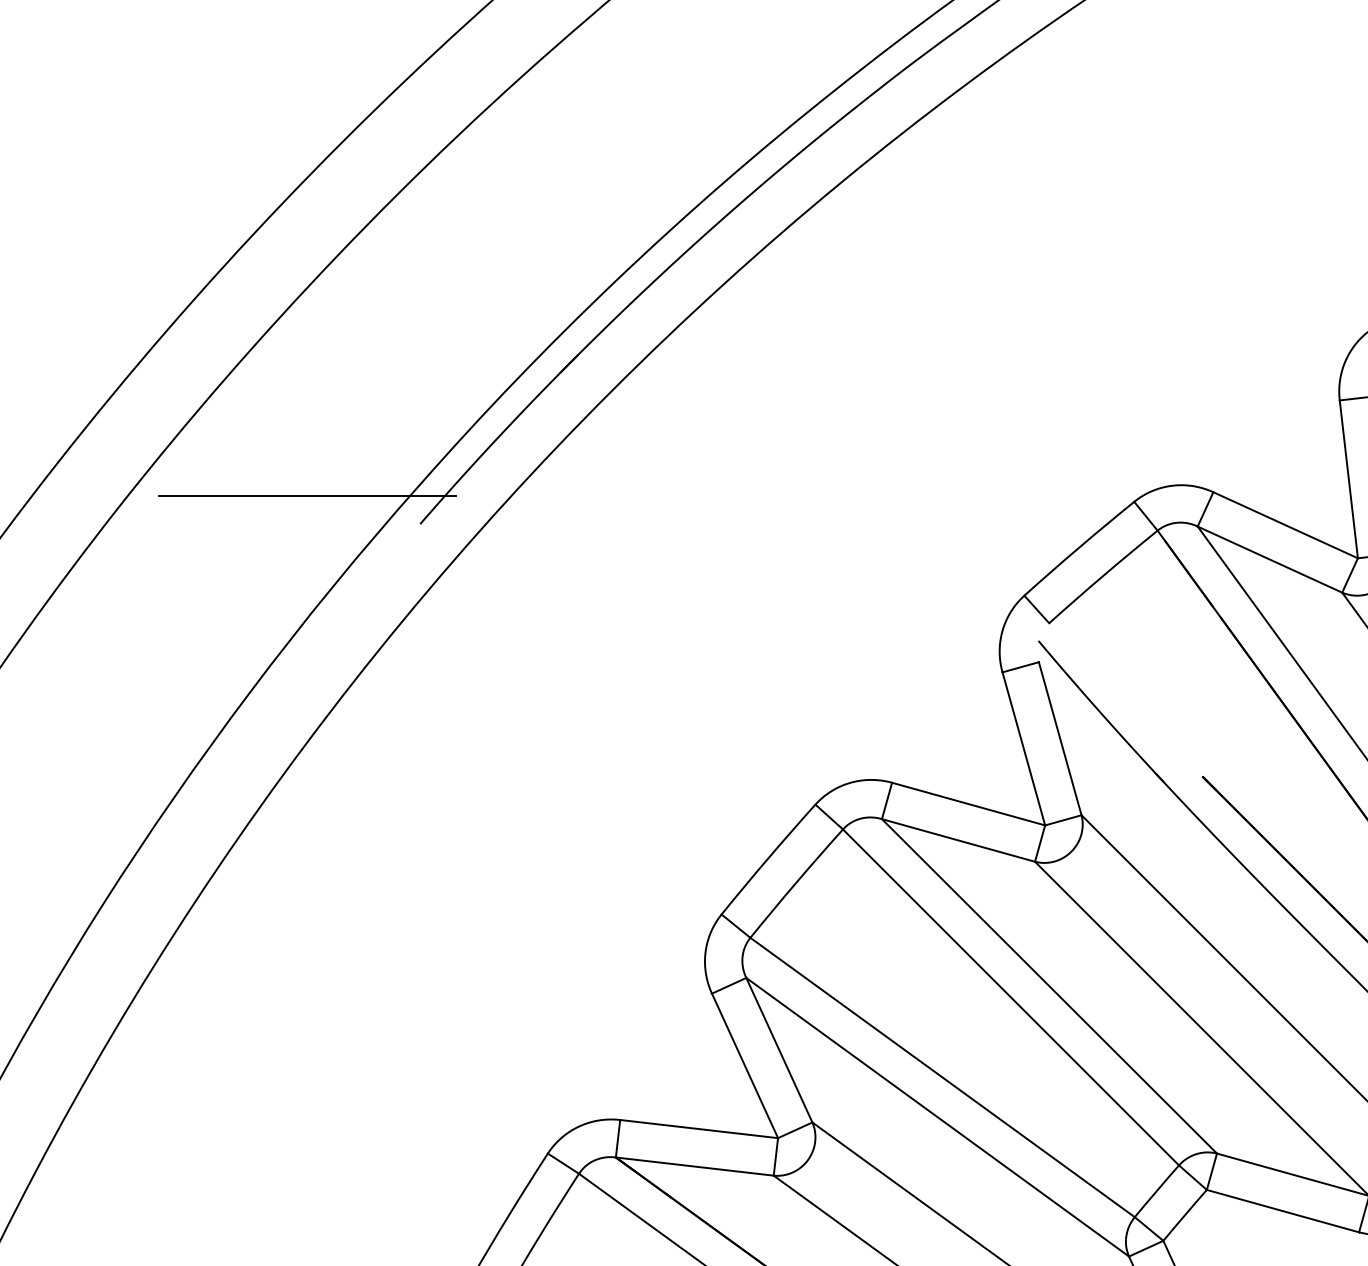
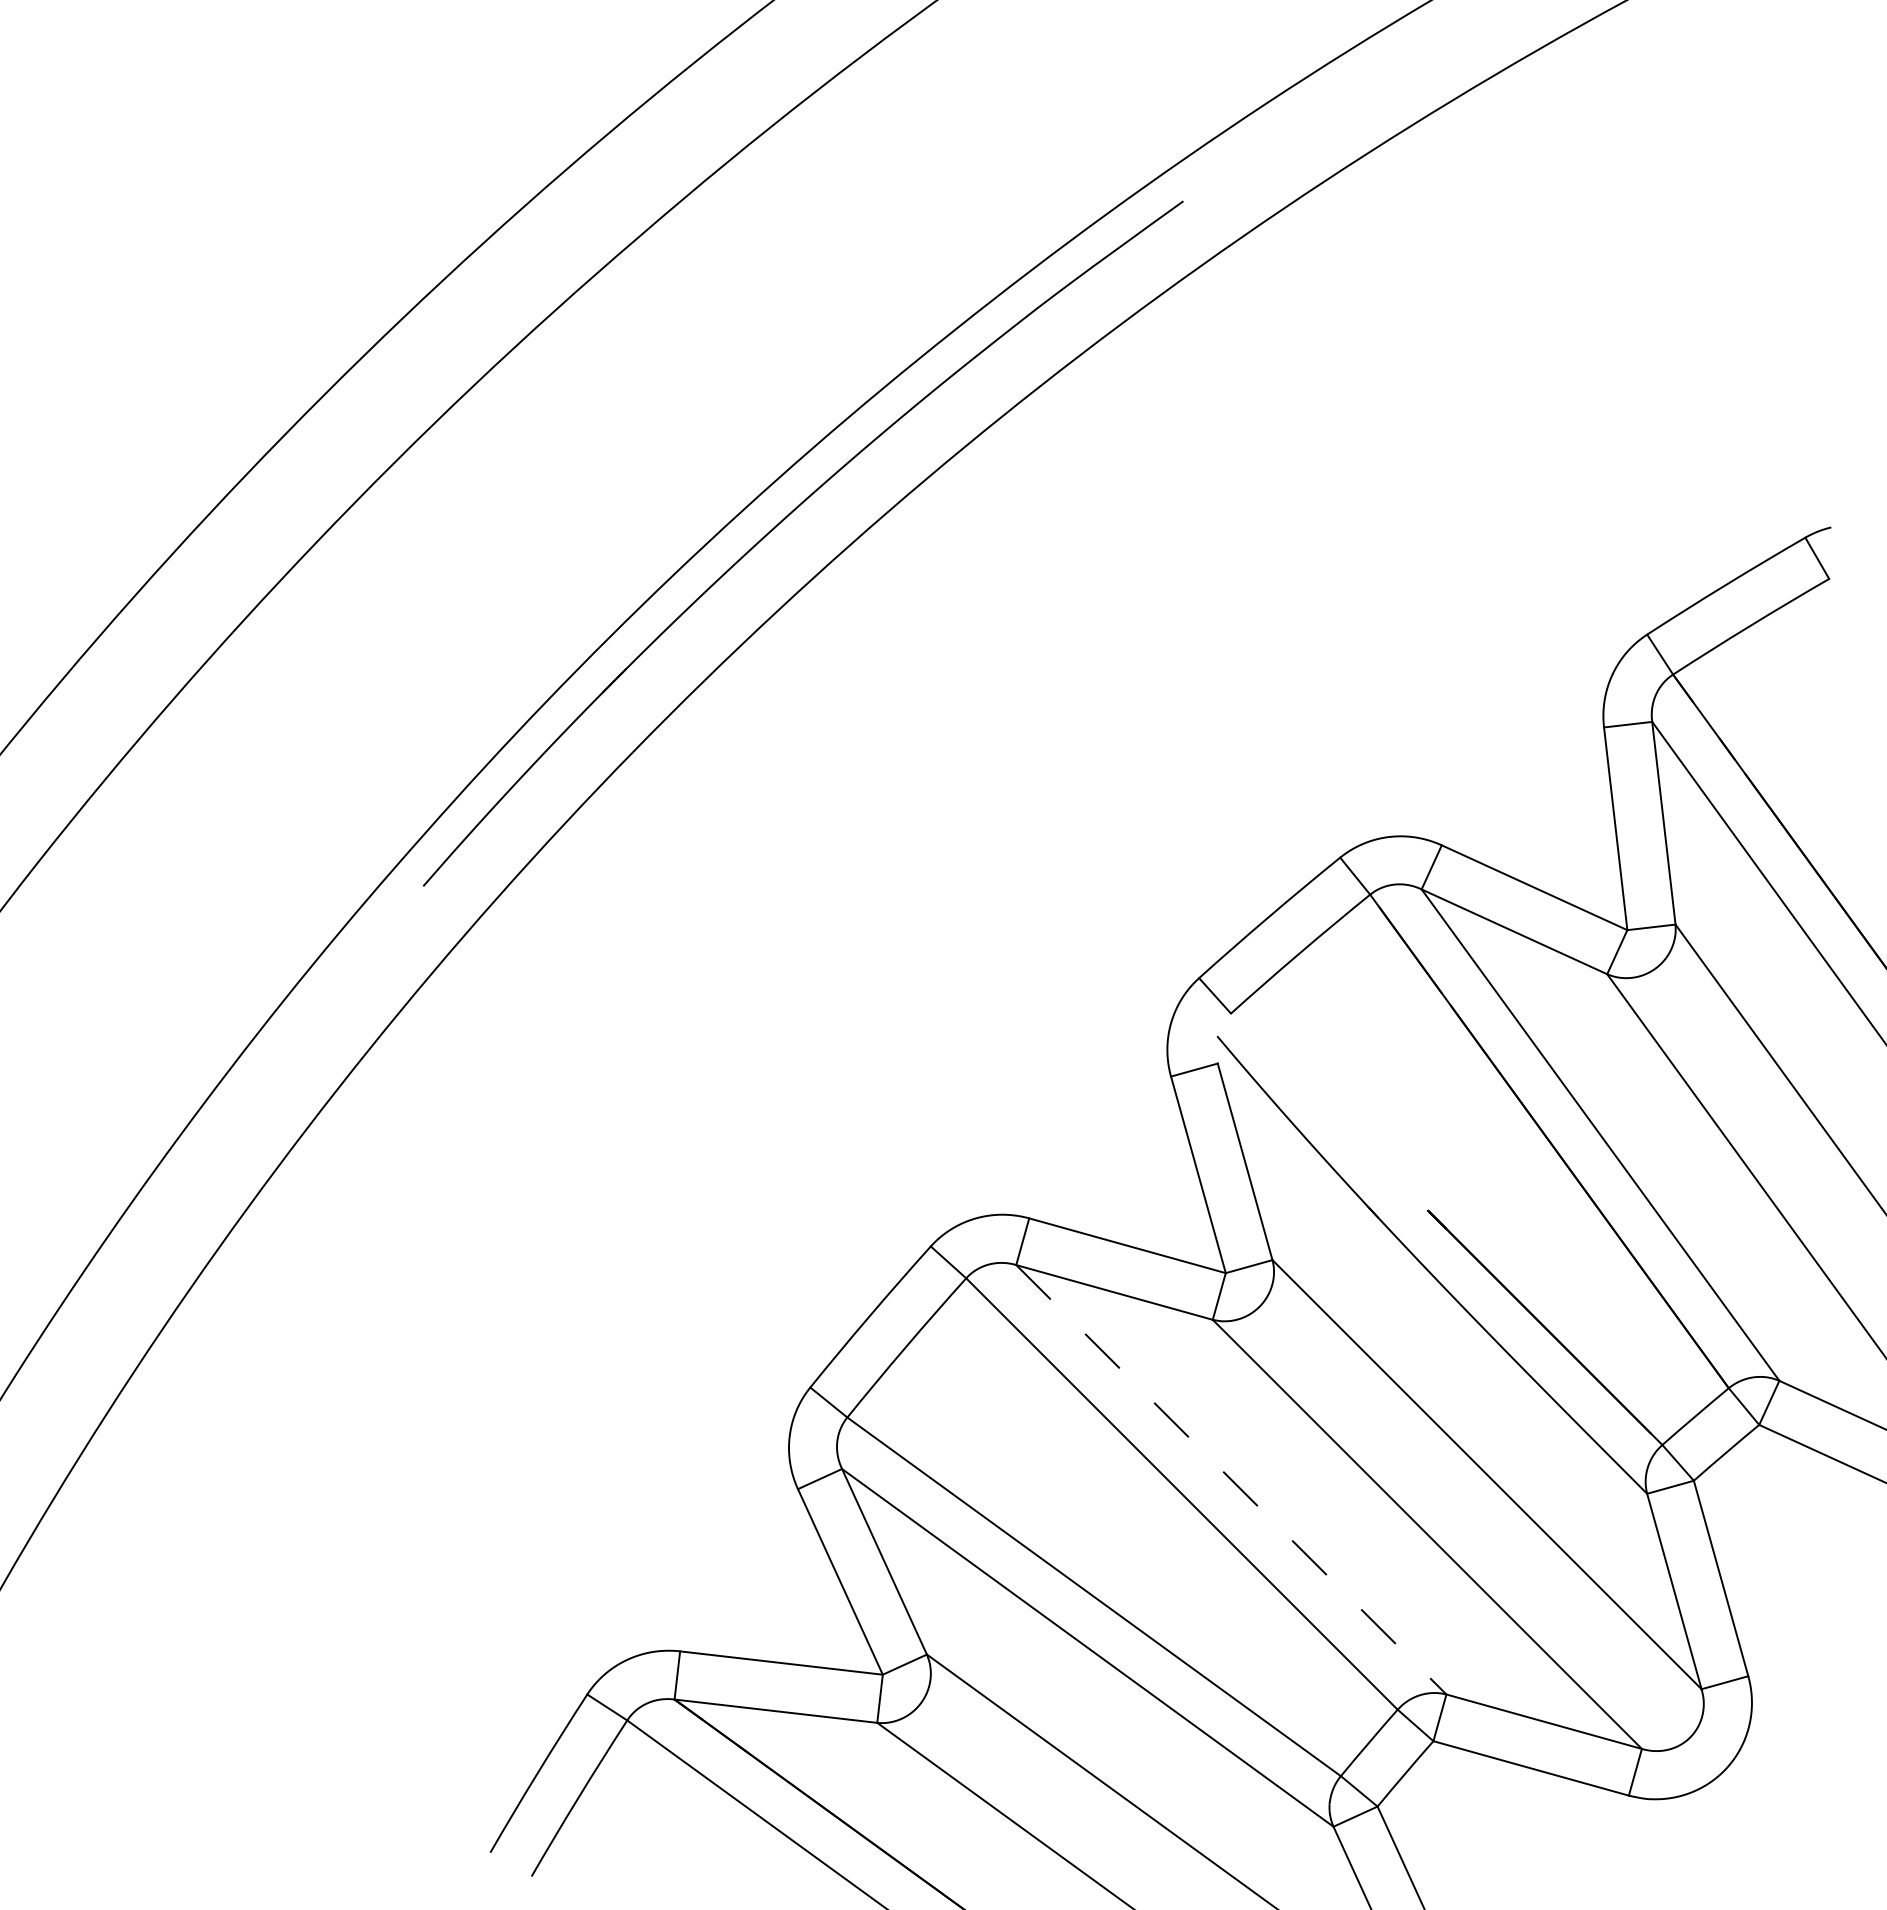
line: (306, 495) -> (277, 849), removed
line: (1049, 986) -> (1231, 1479), solid -> dashed

